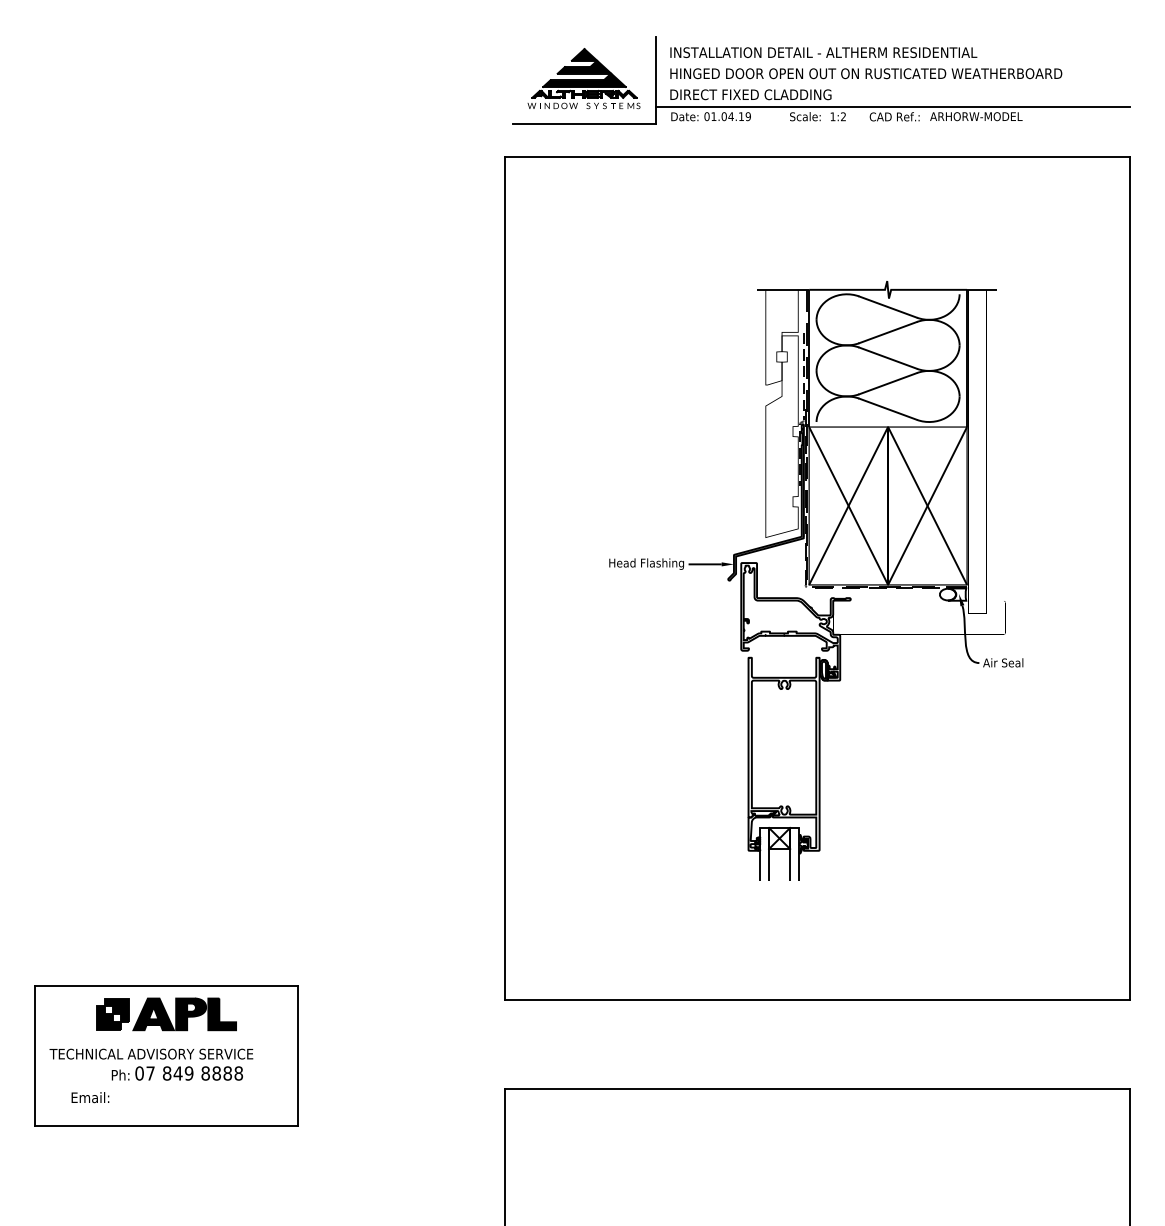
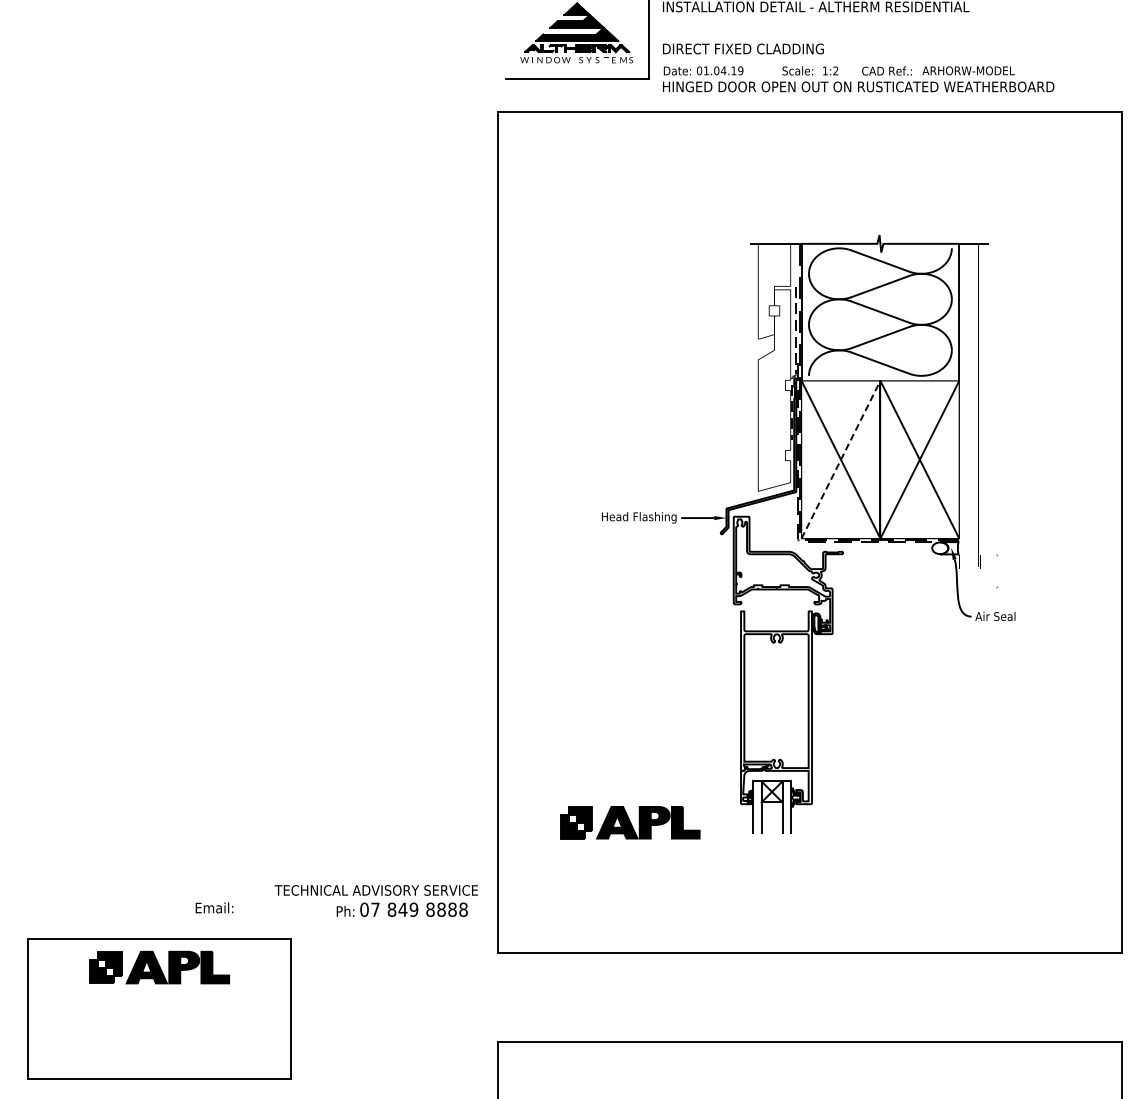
text: (866, 73) -> (858, 86), moved
line: (892, 107) -> (884, 61), removed
line: (848, 505) -> (840, 459), solid -> dashed
part: (637, 869) -> (630, 822), added
text: (151, 1064) -> (376, 900), moved
text: (90, 1097) -> (214, 907), moved

